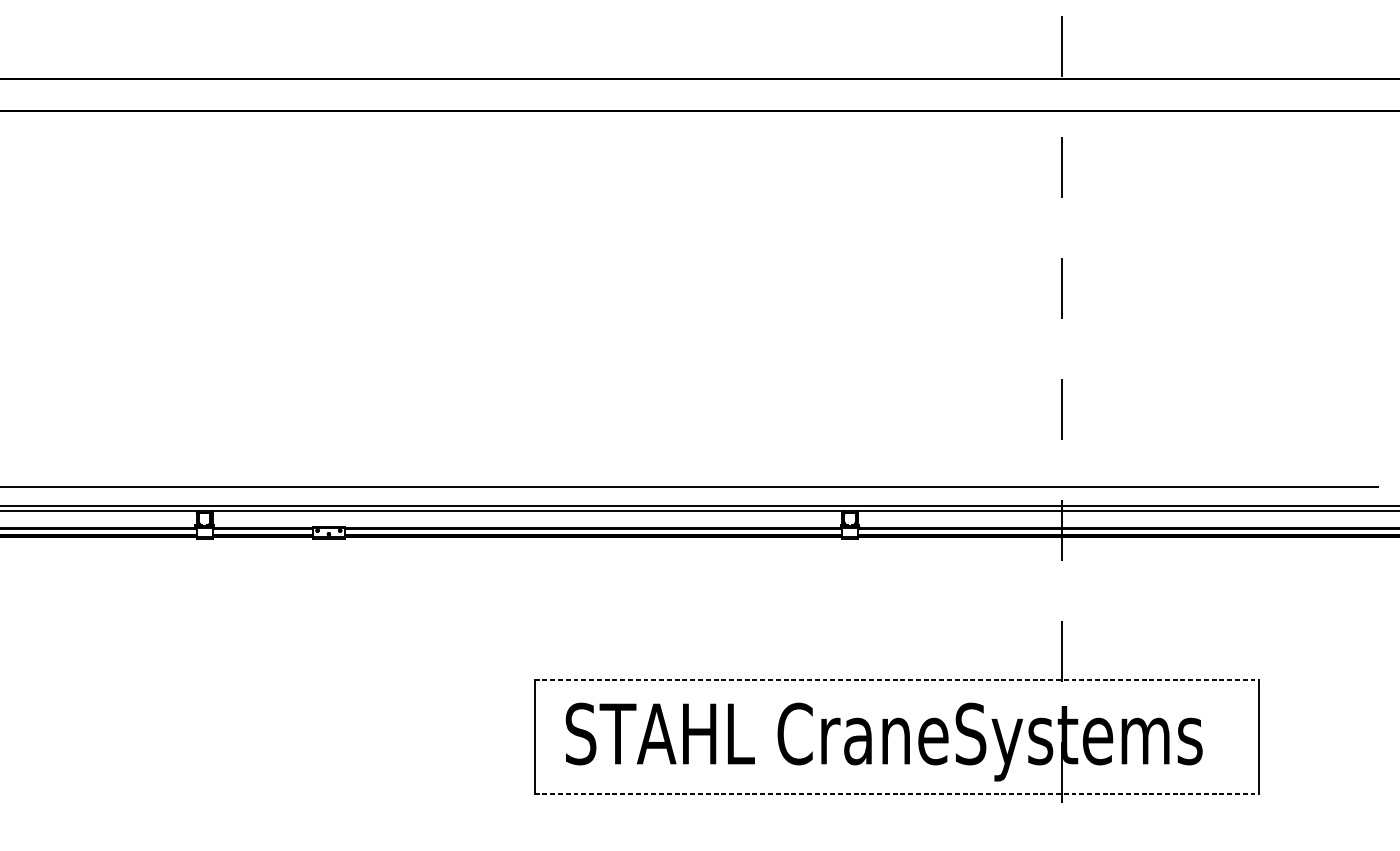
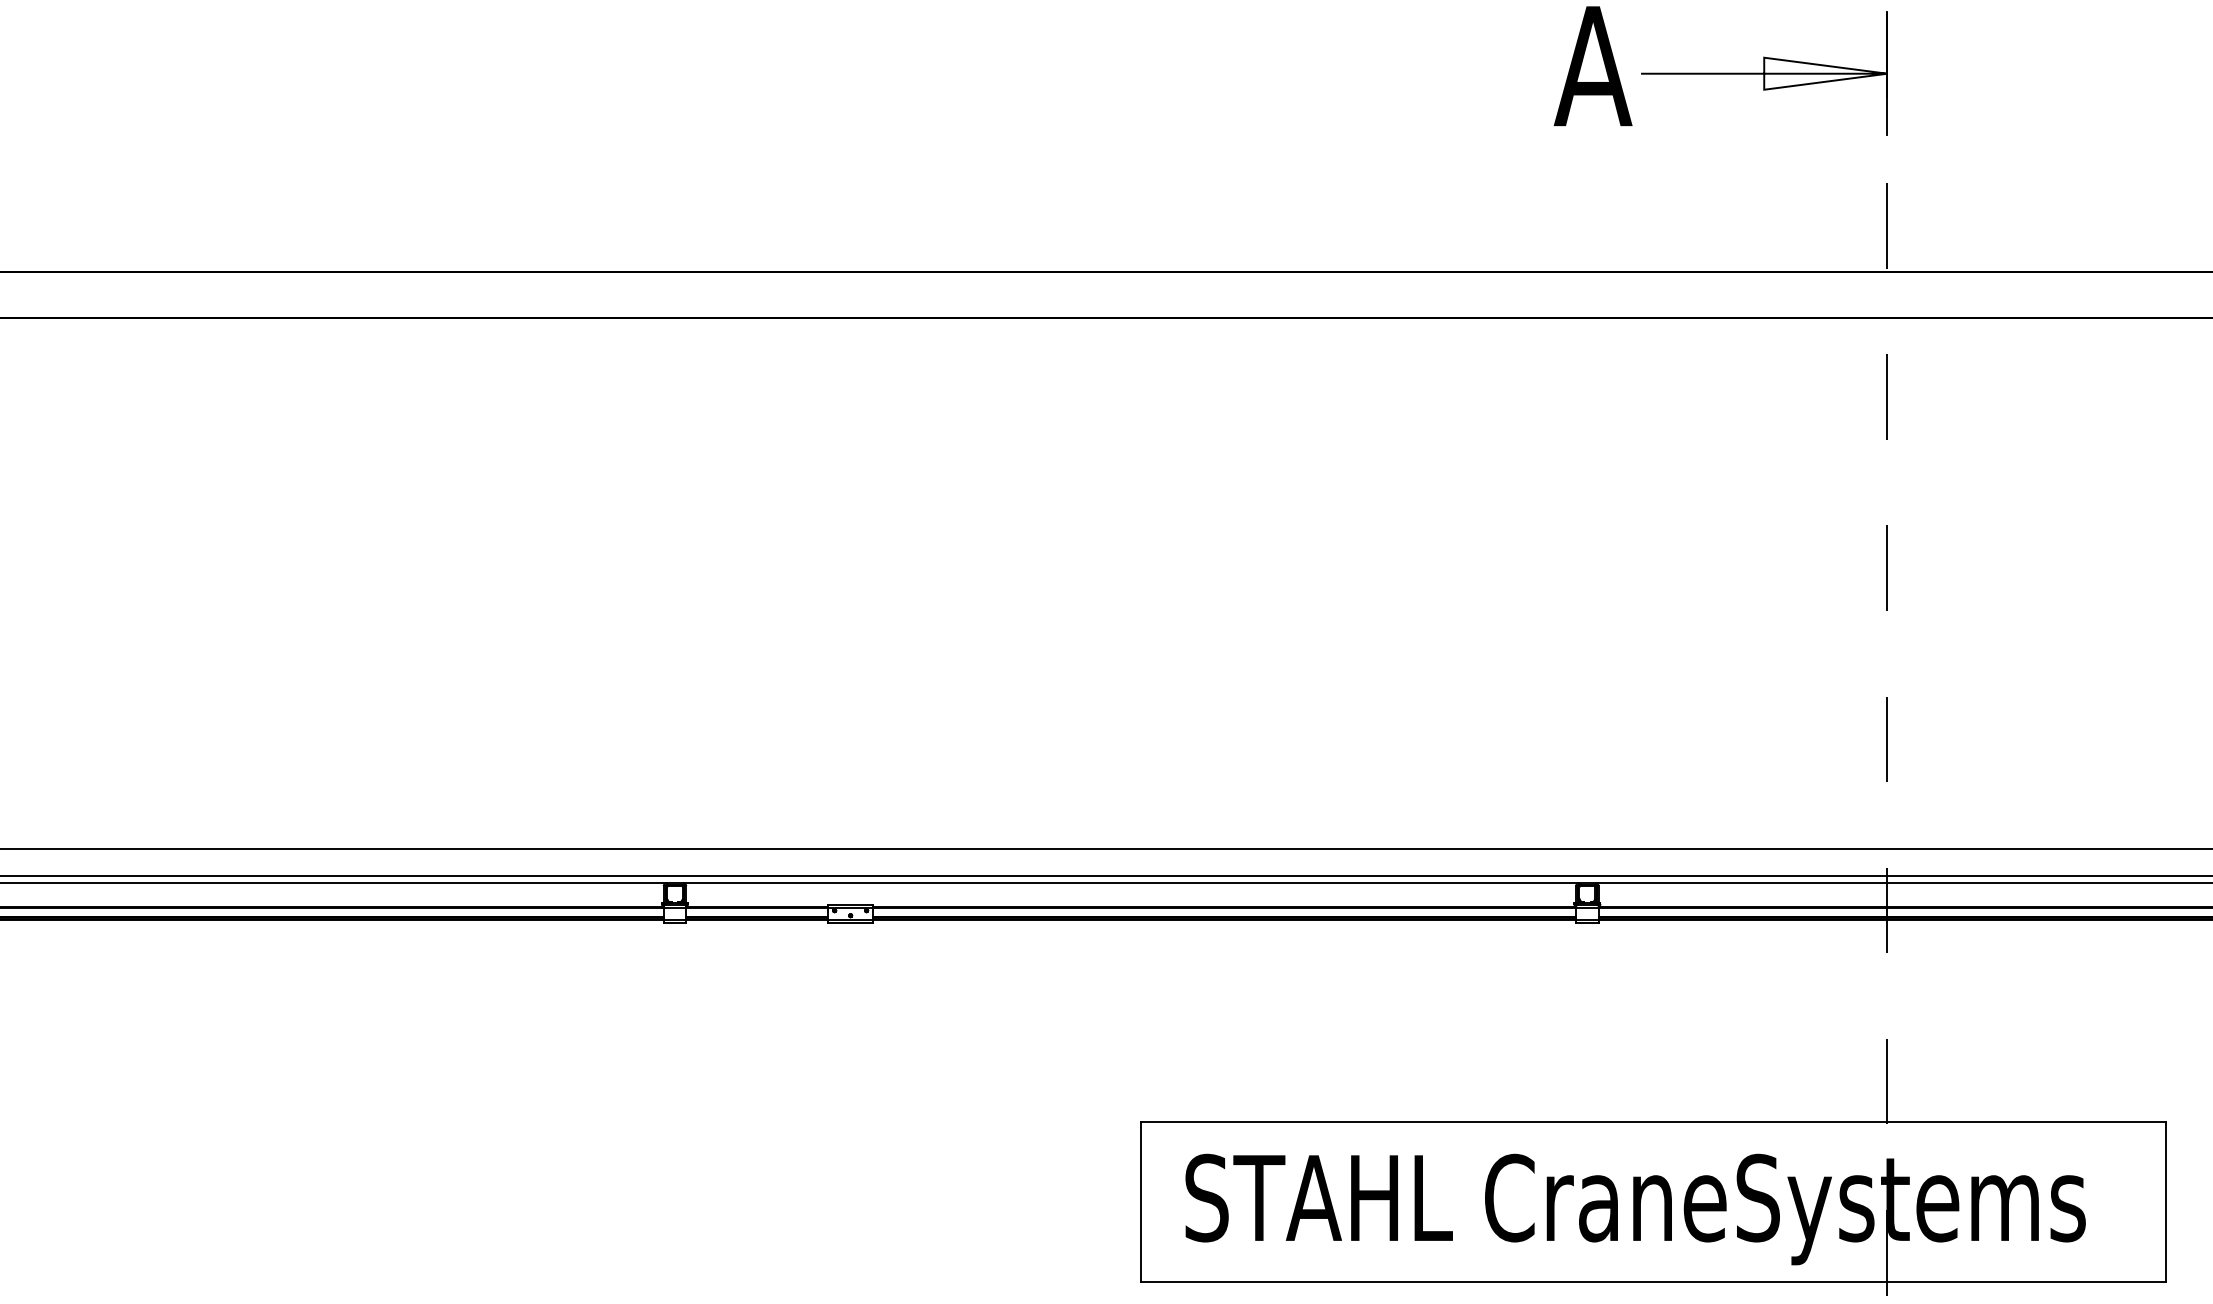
line: (897, 680) -> (1654, 1122), dashed -> solid
line: (897, 793) -> (1654, 1282), dashed -> solid

